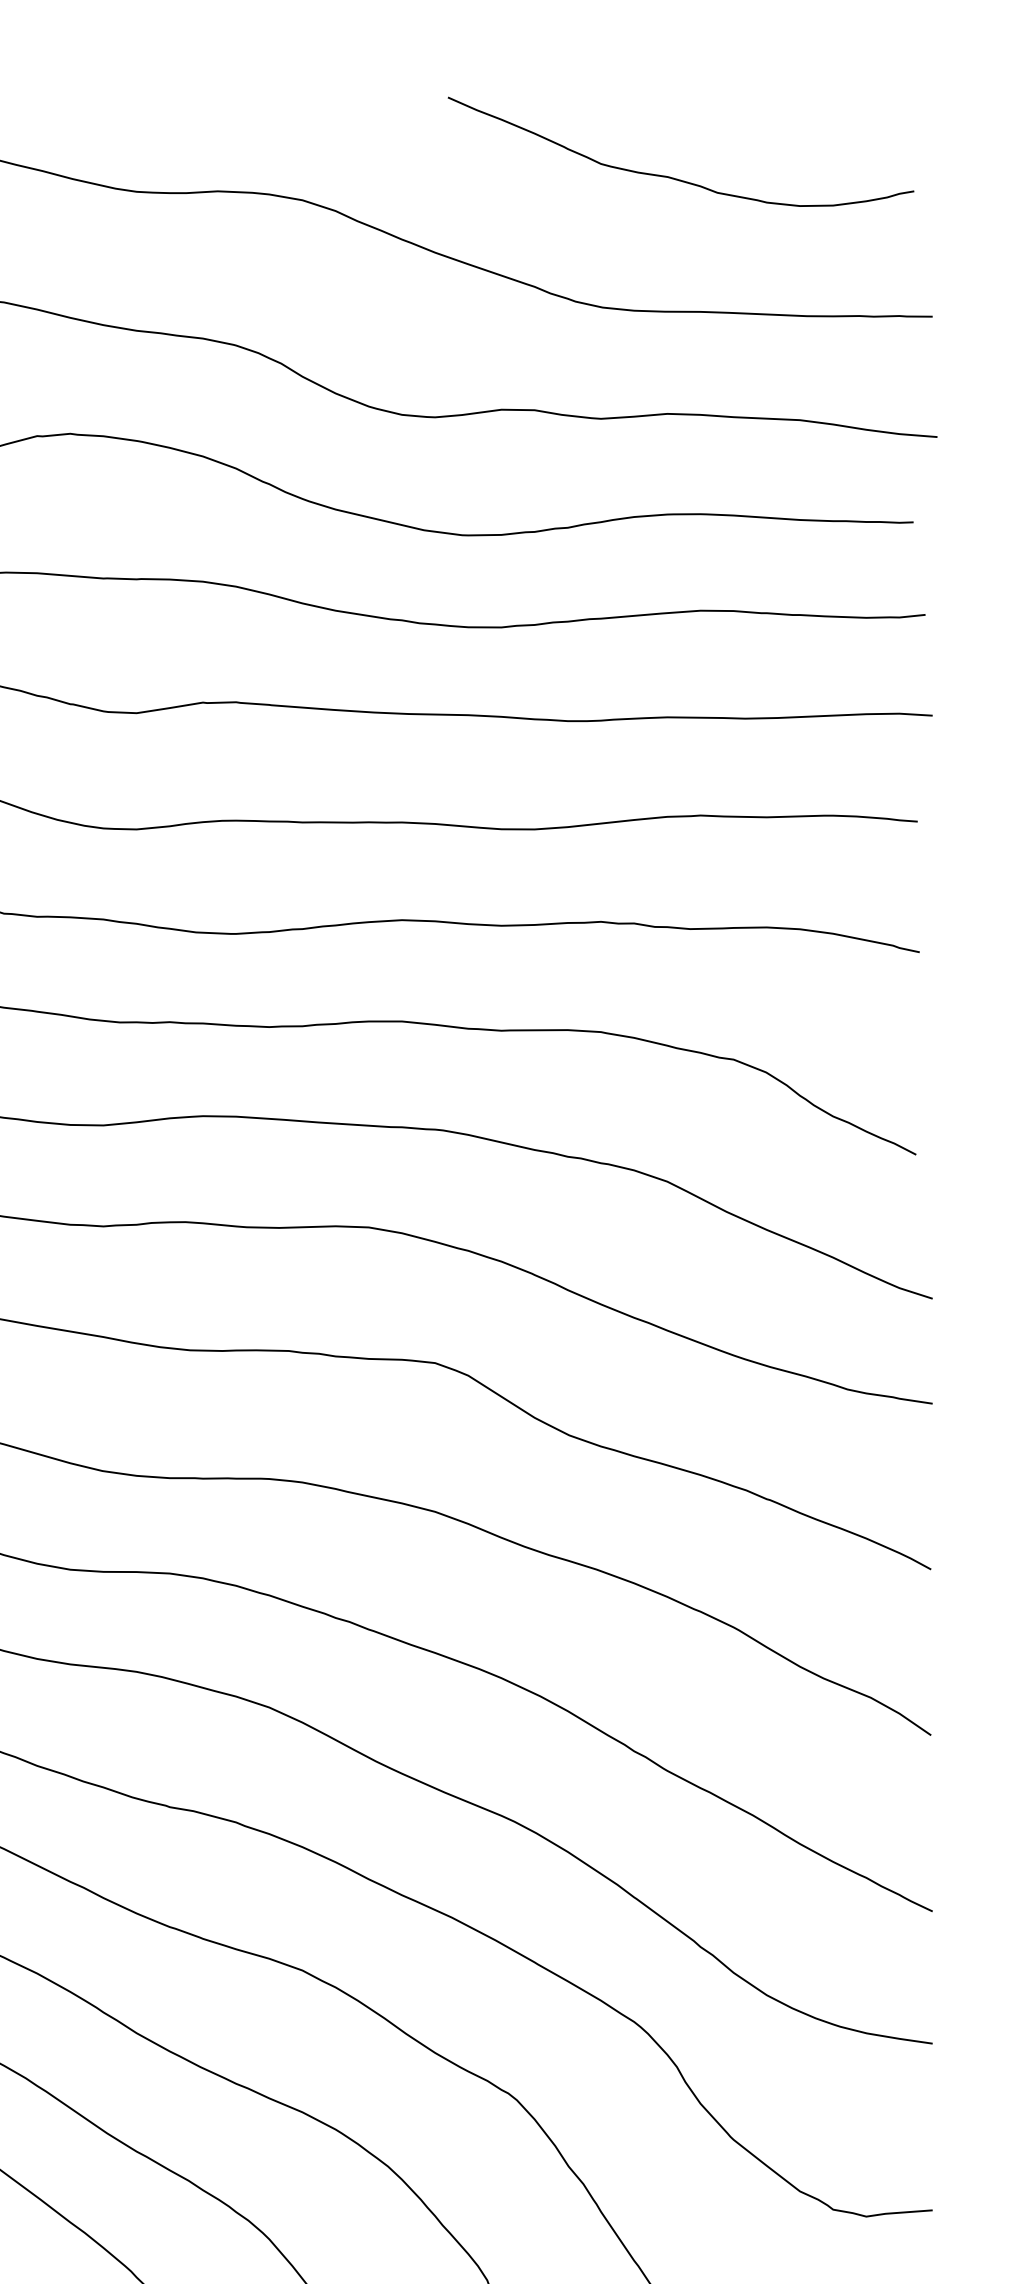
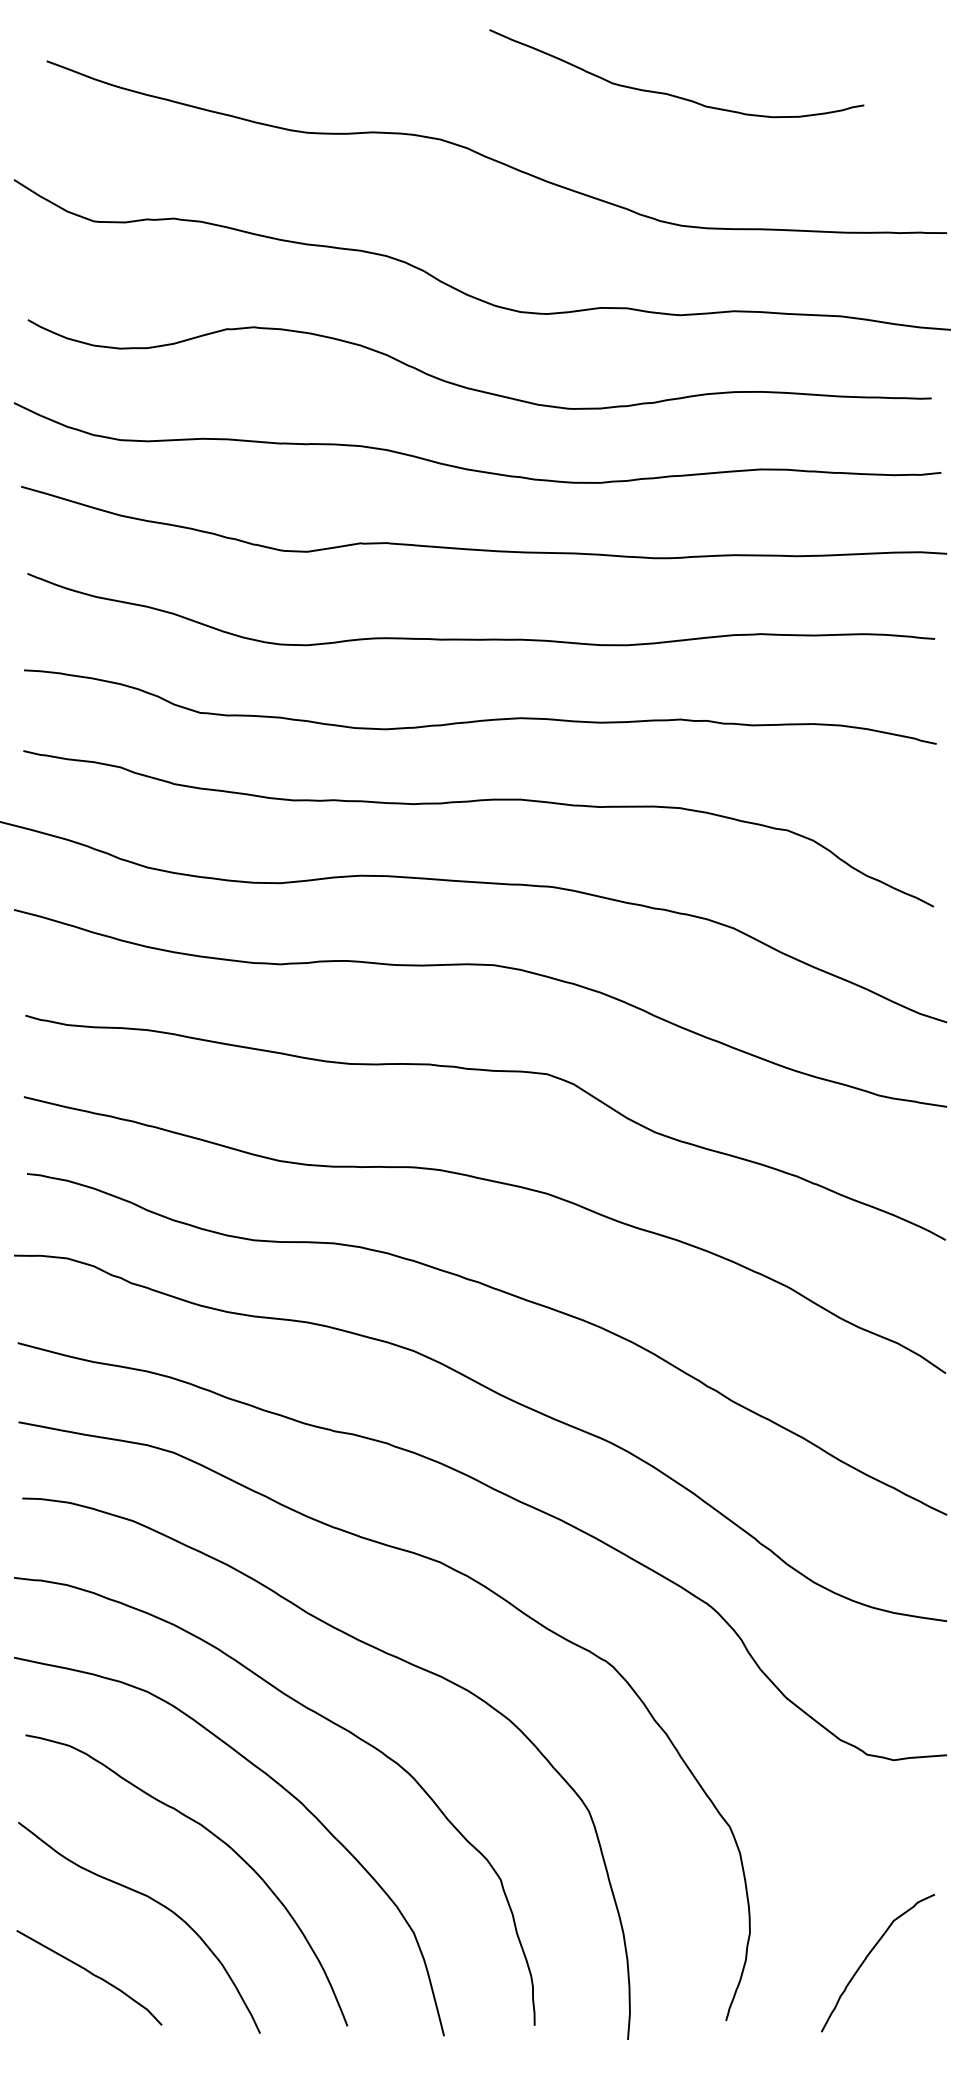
curve: (671, 176) -> (669, 93), moved

